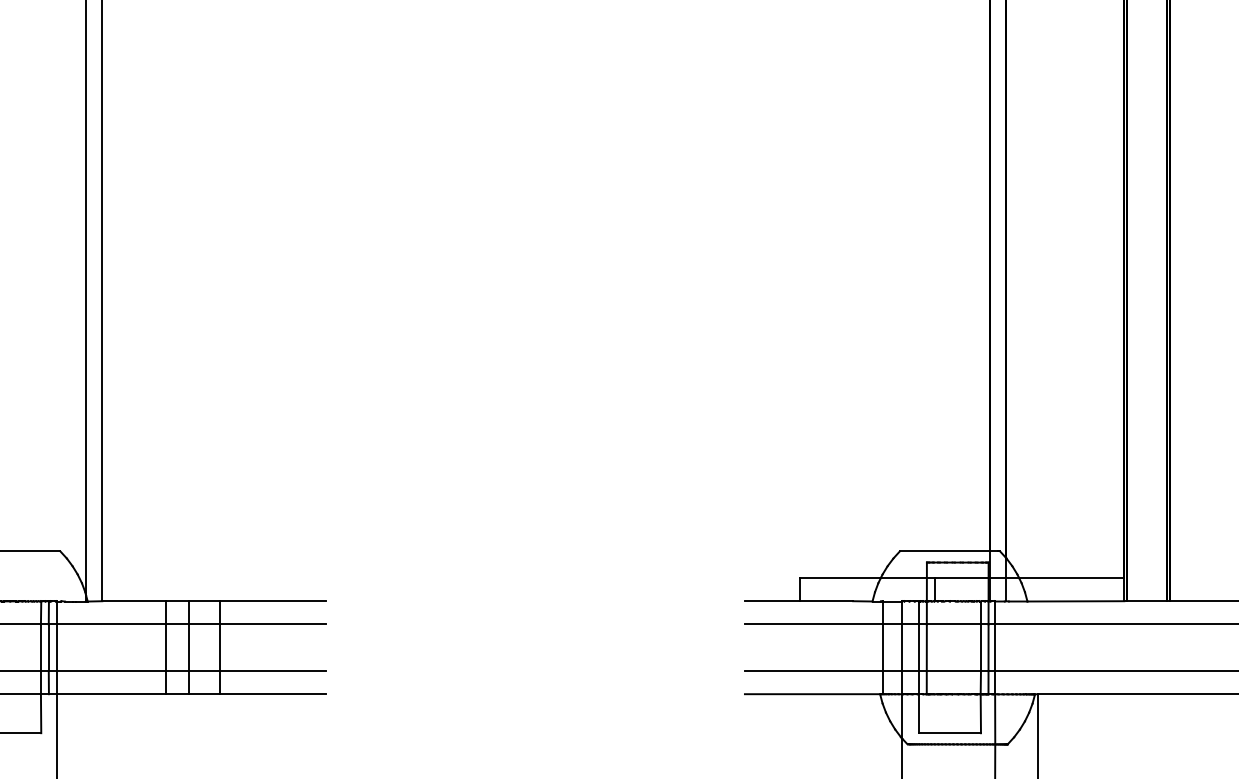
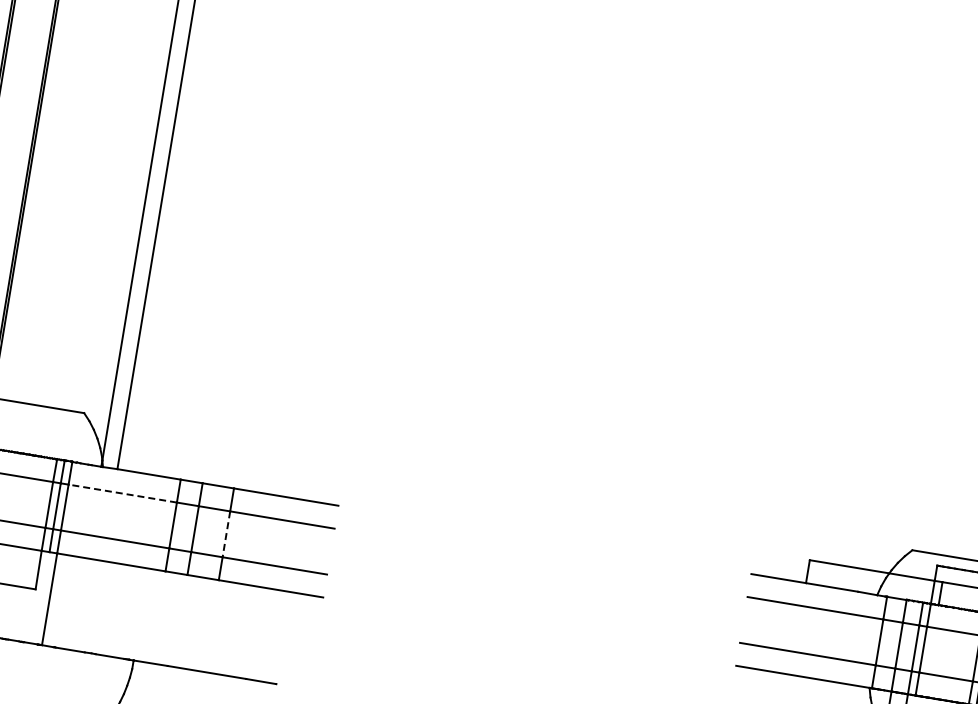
line: (111, 624) -> (122, 493), solid -> dashed
line: (220, 648) -> (226, 535), solid -> dashed

